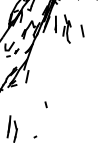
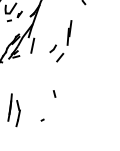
part: (49, 72) -> (60, 40), added
line: (45, 104) -> (53, 93), moved

